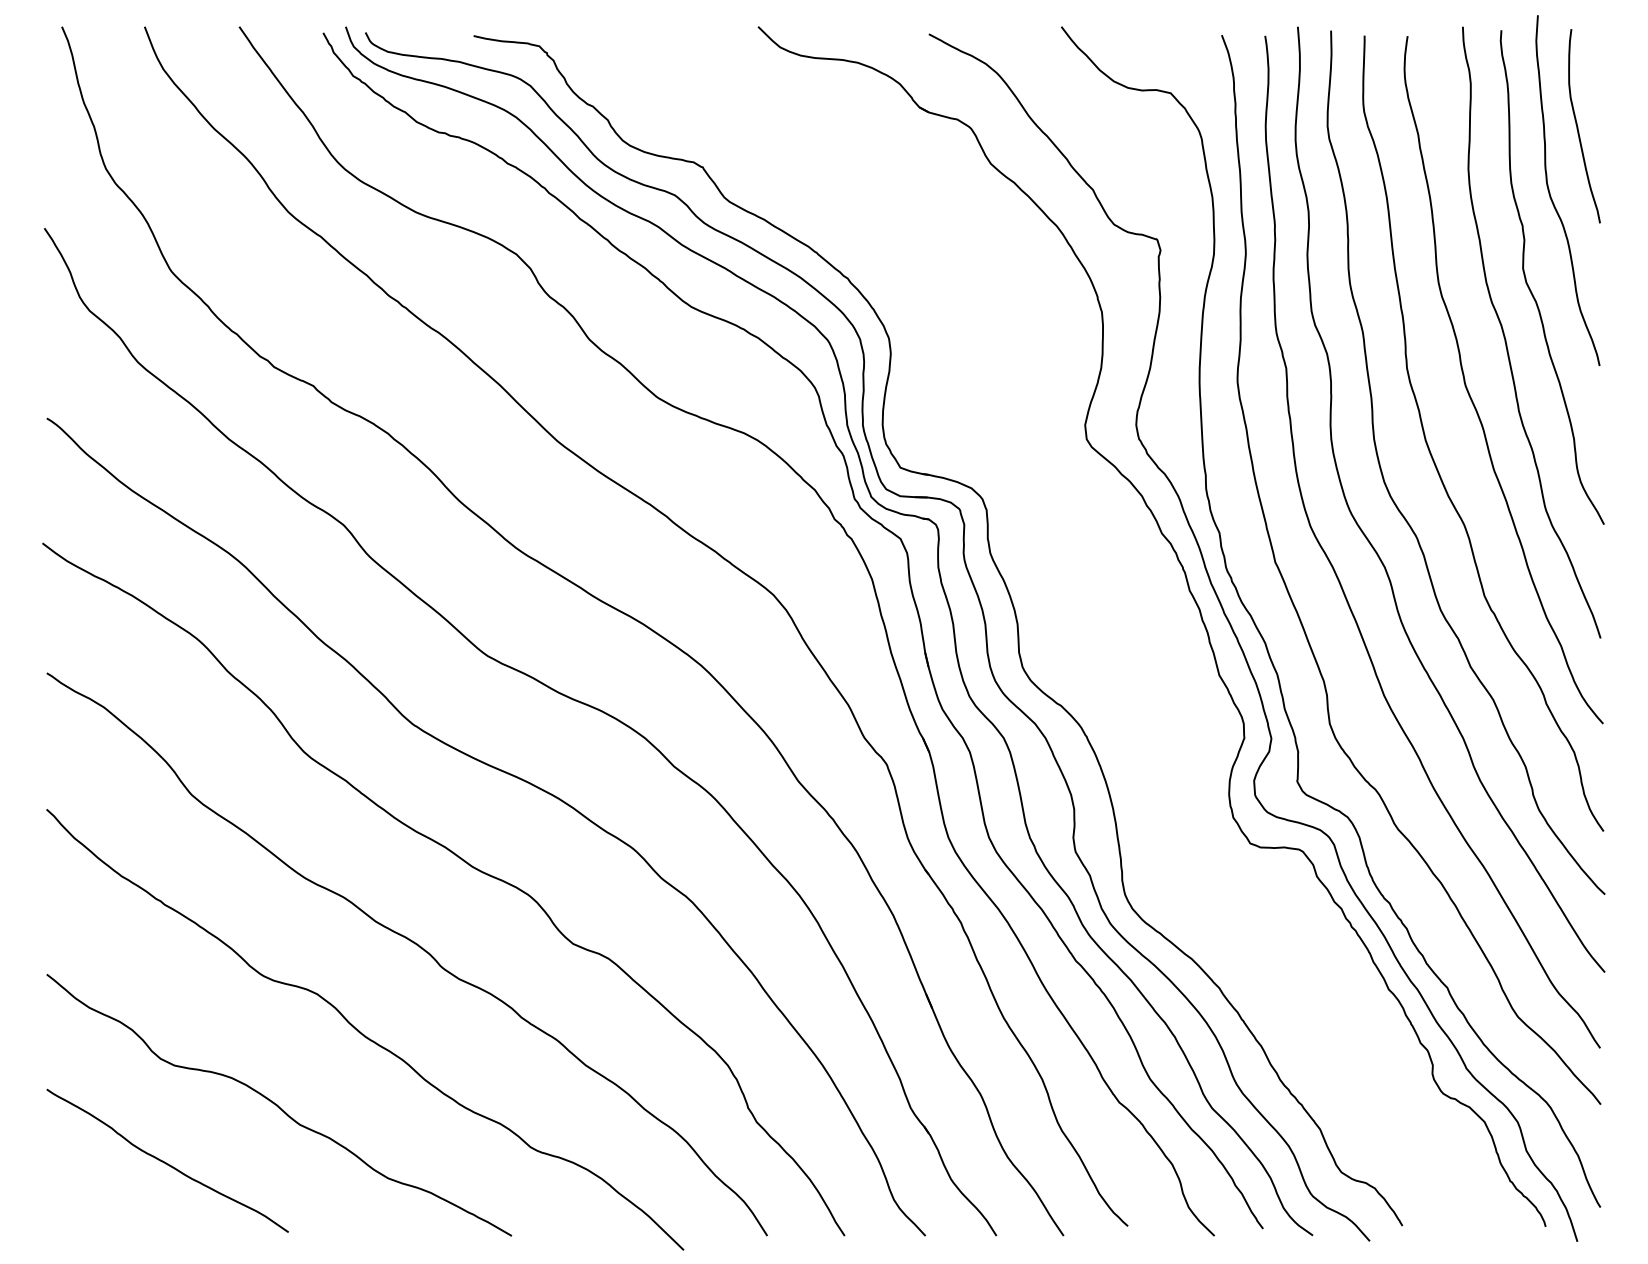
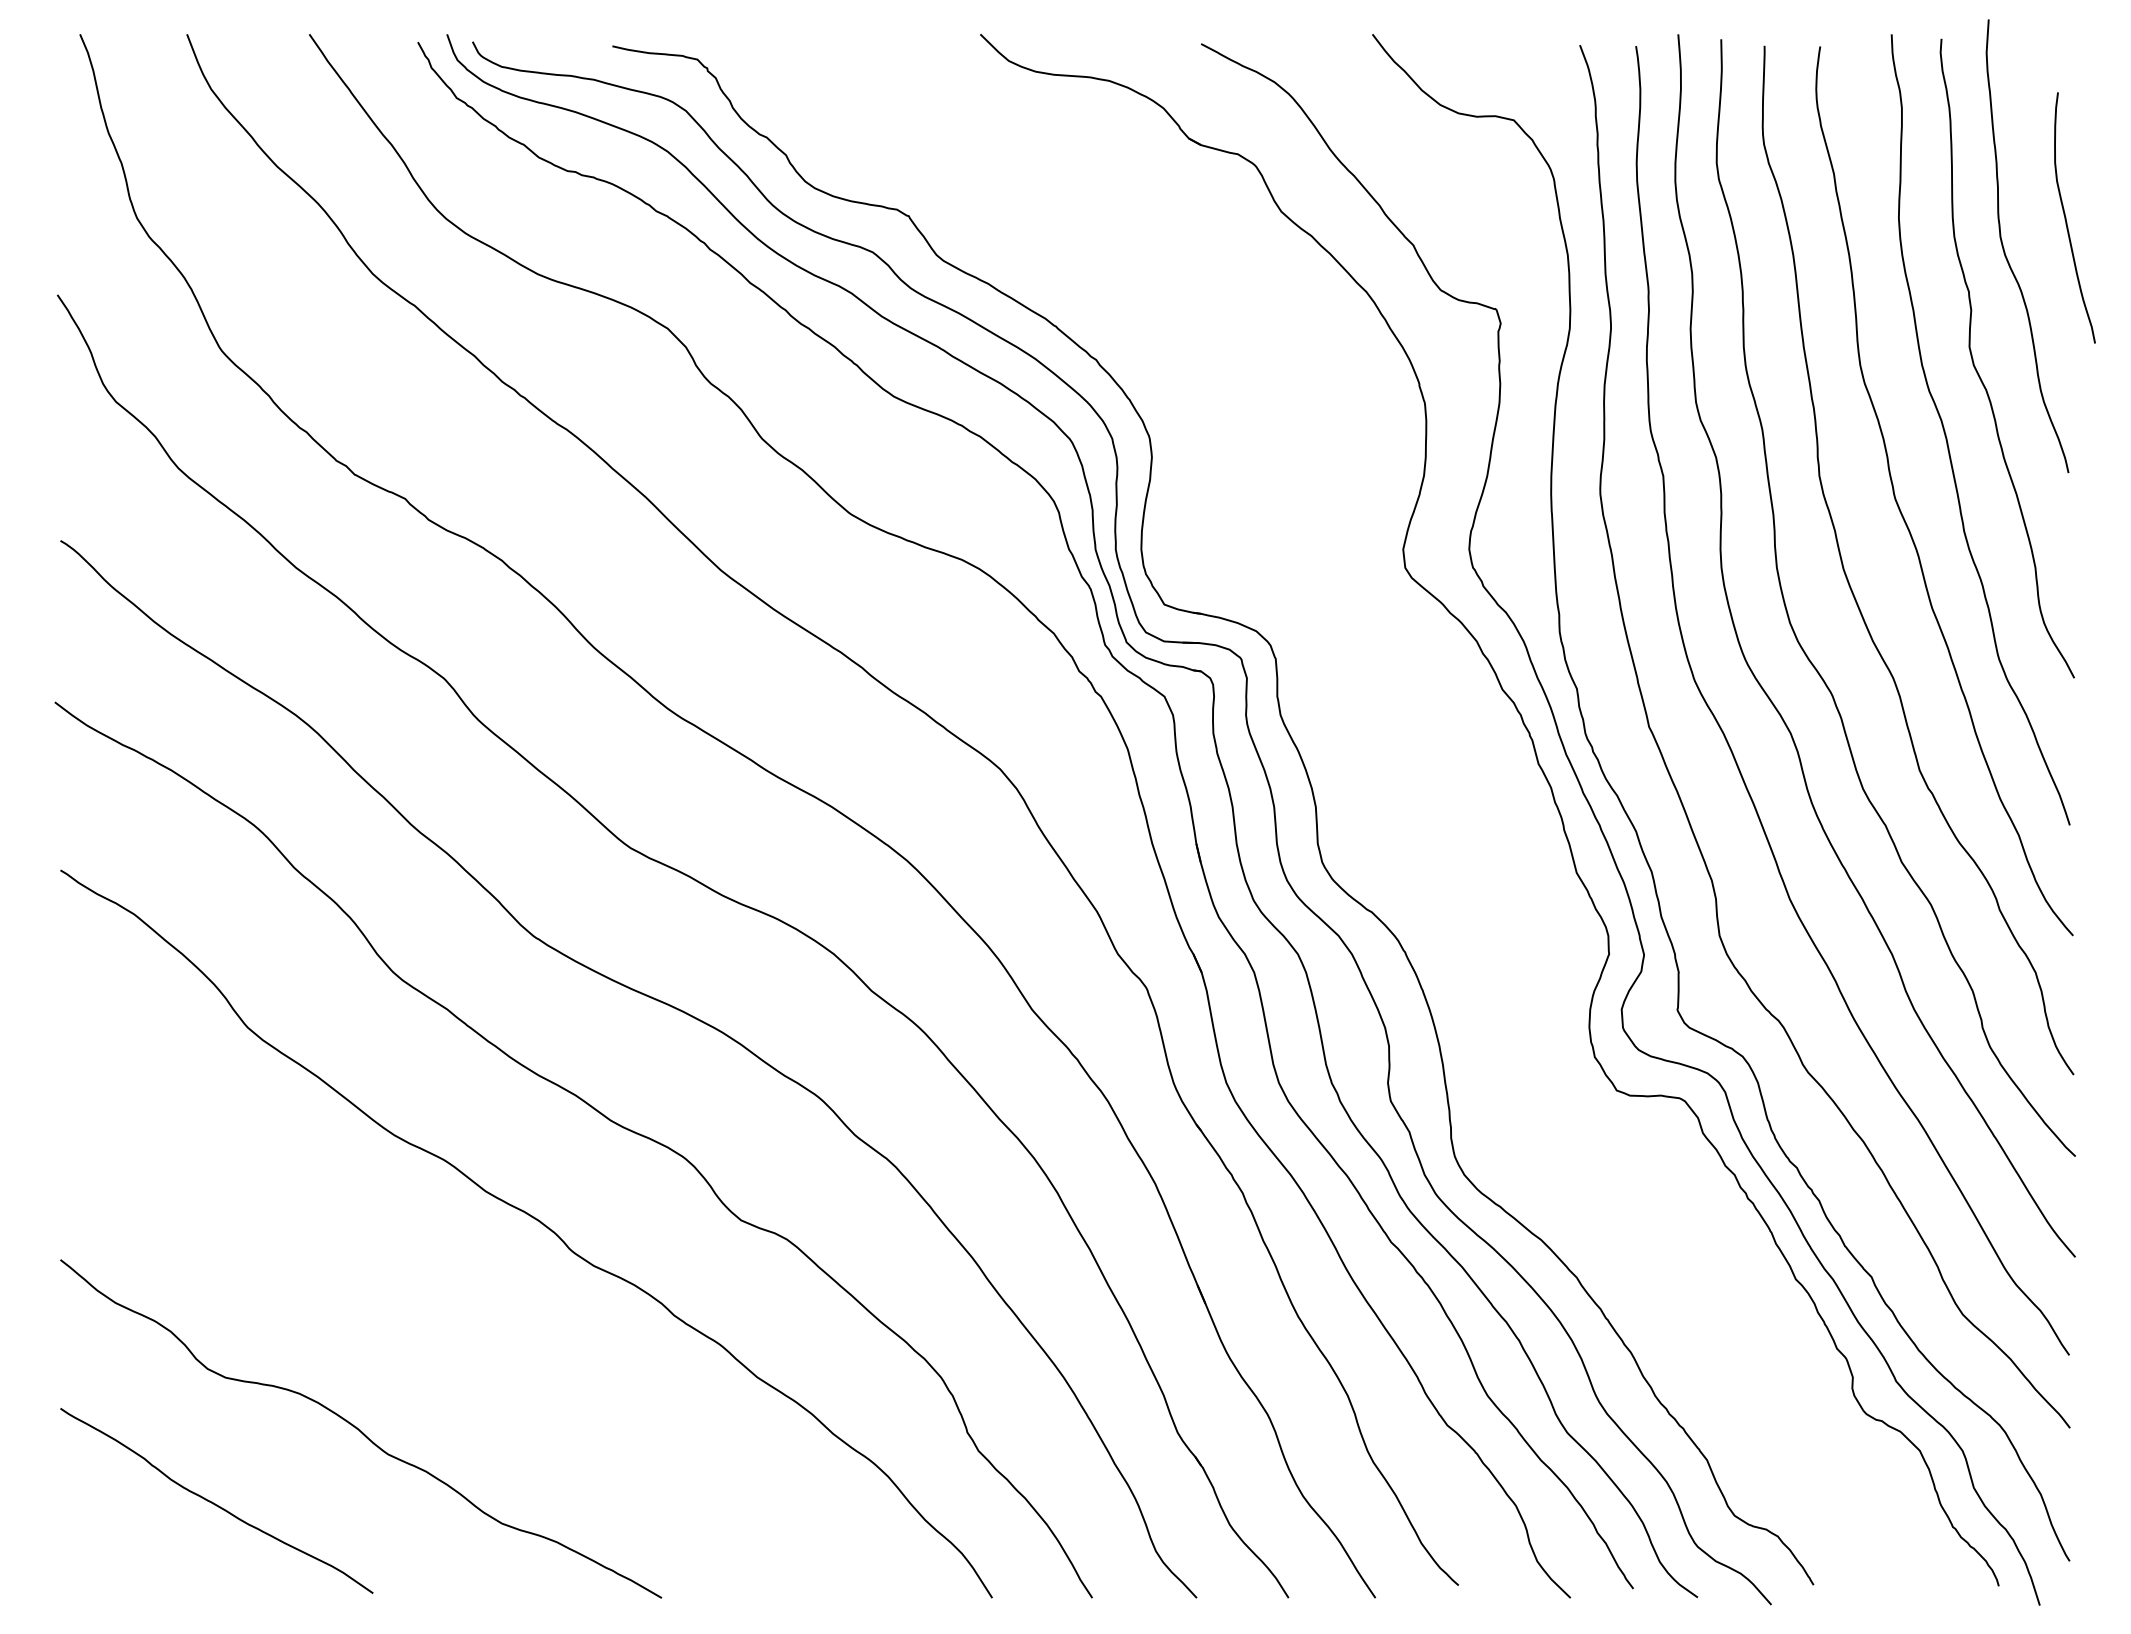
curve: (1577, 125) -> (2066, 217), moved
curve: (363, 1033) -> (469, 1336), removed

